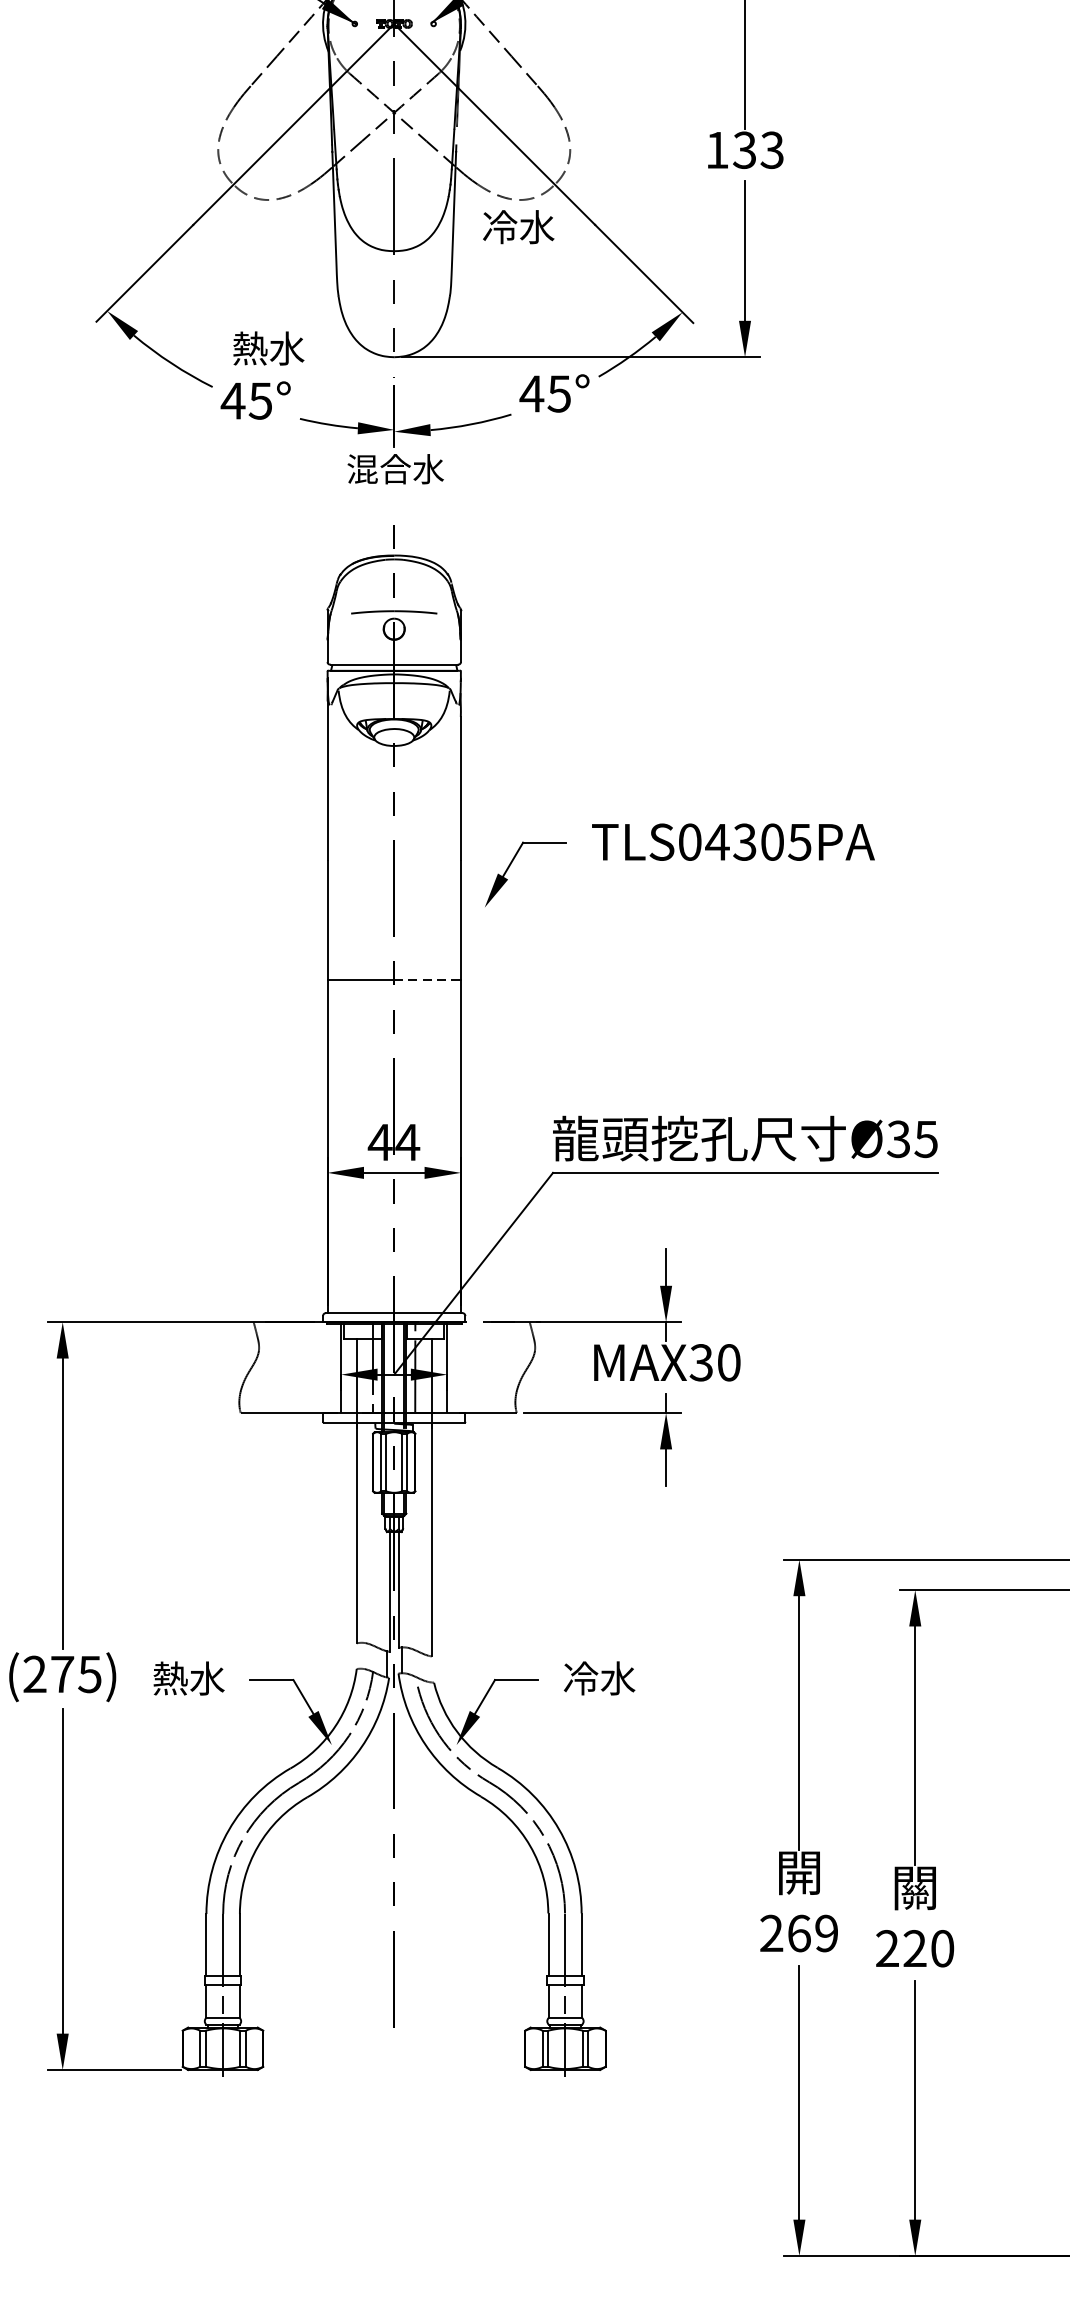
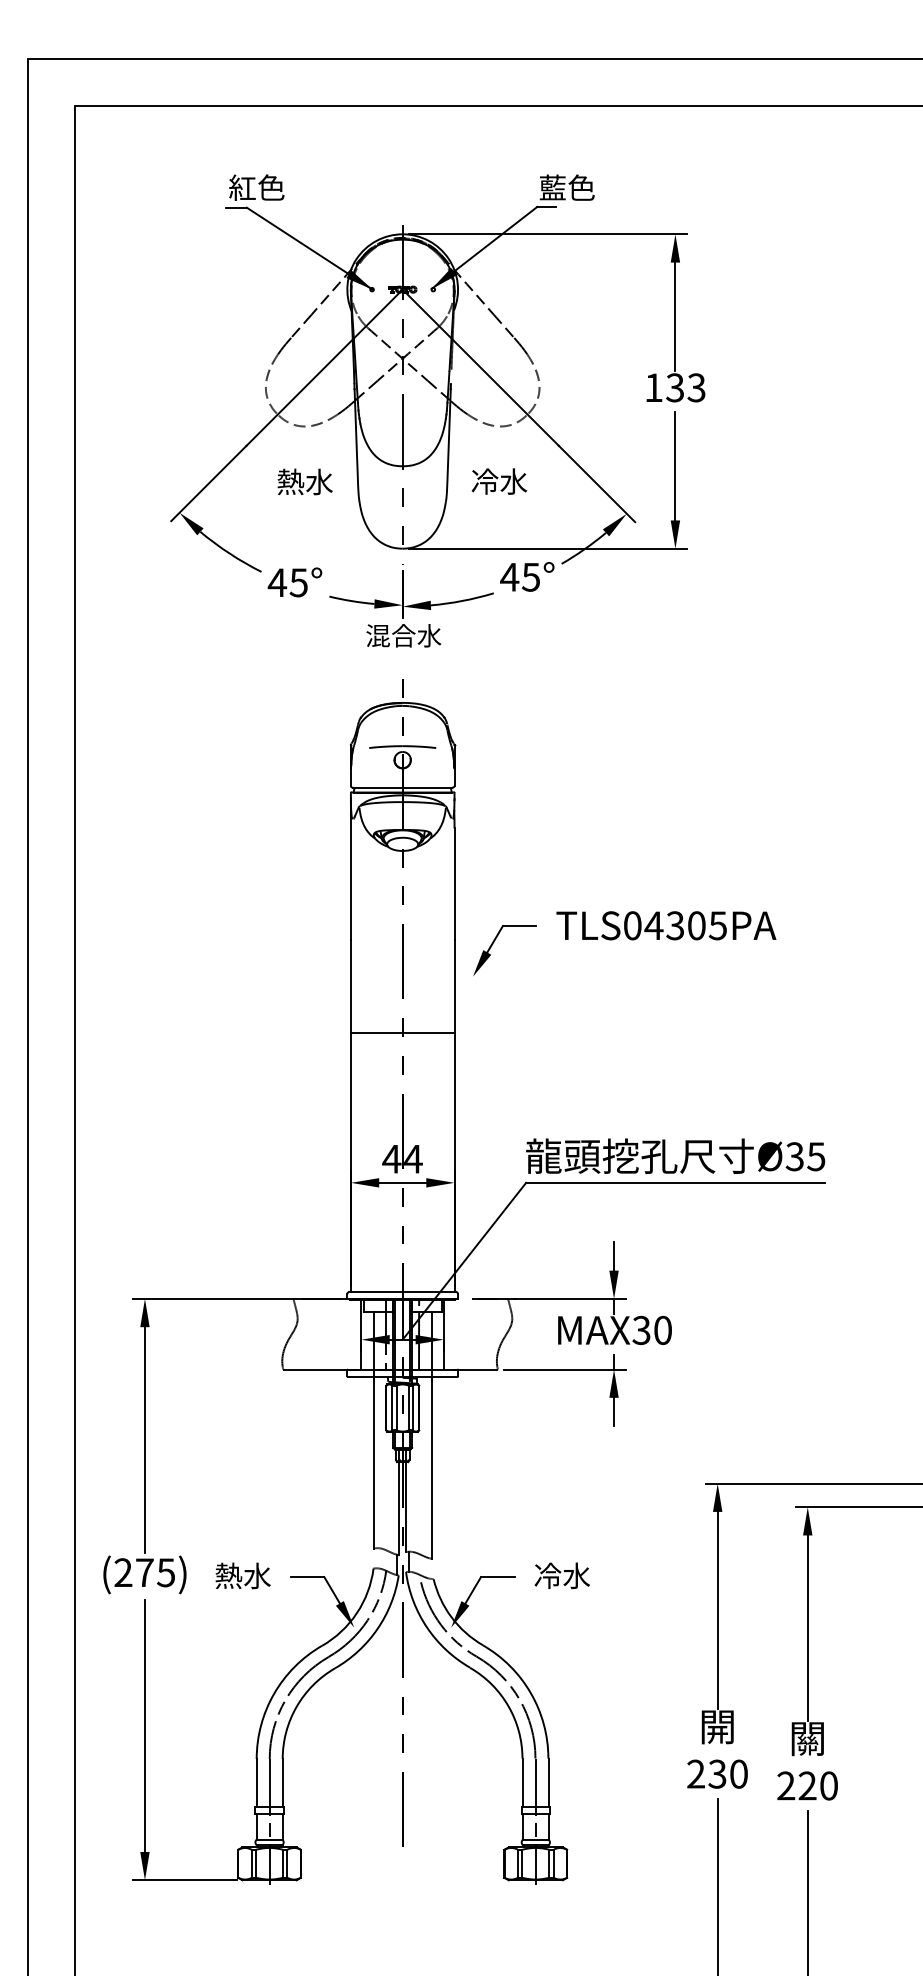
text: (518, 227) -> (499, 481), moved
text: (267, 347) -> (304, 481), moved
line: (427, 979) -> (428, 1032), dashed -> solid
text: (812, 1932) -> (727, 1773), 269 -> 230

